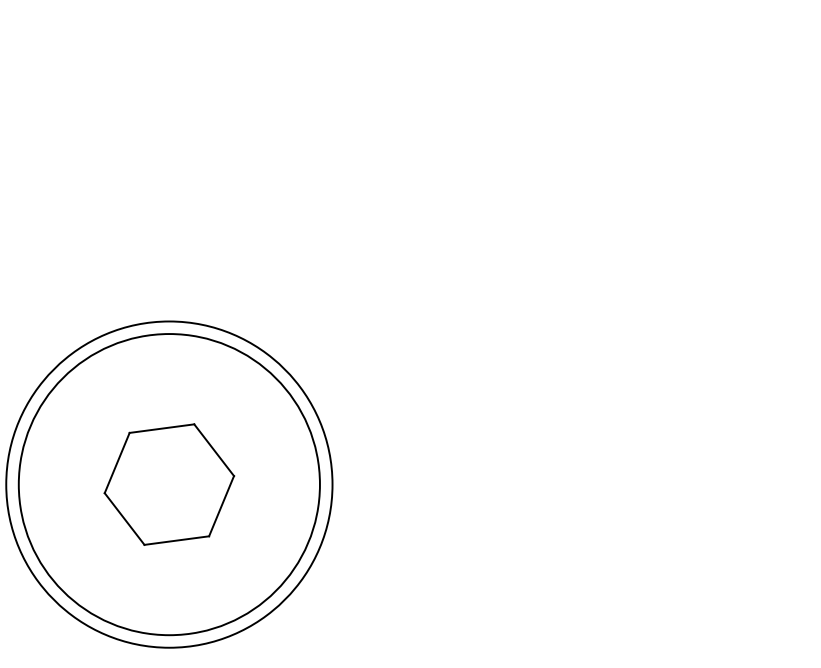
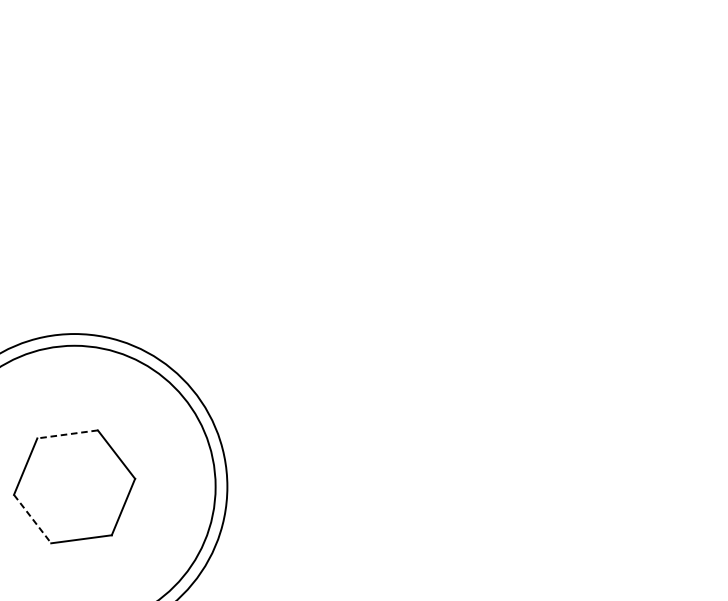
line: (161, 428) -> (67, 434), solid -> dashed
line: (124, 519) -> (32, 519), solid -> dashed

